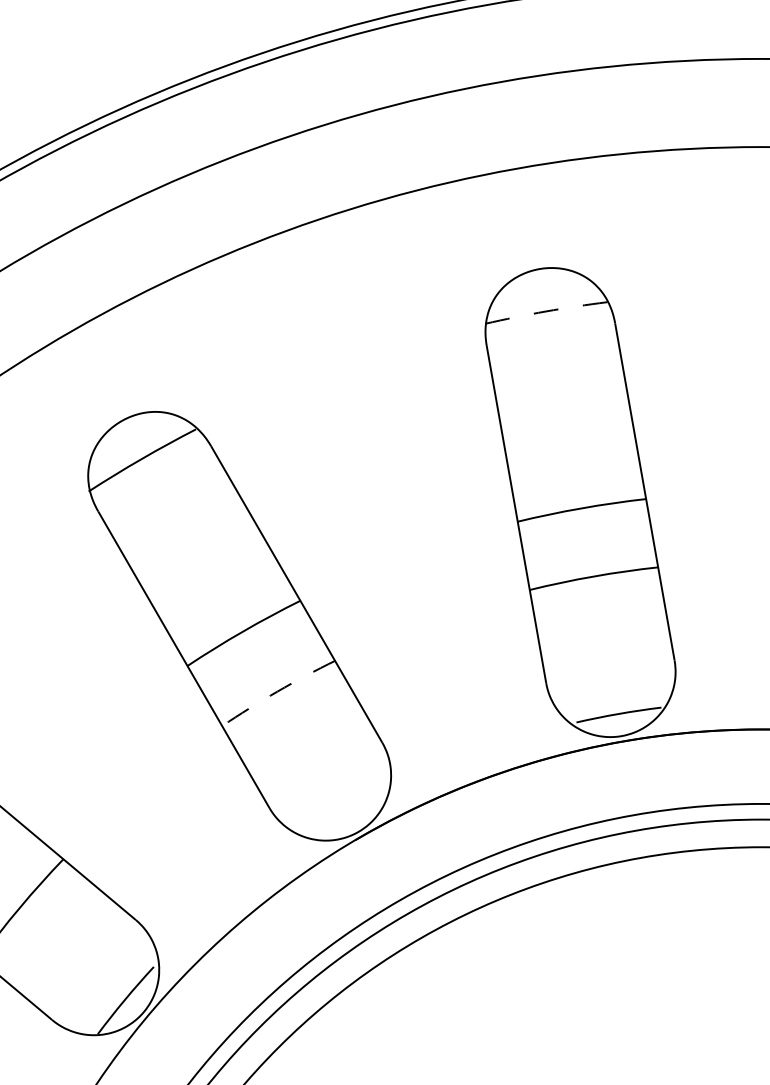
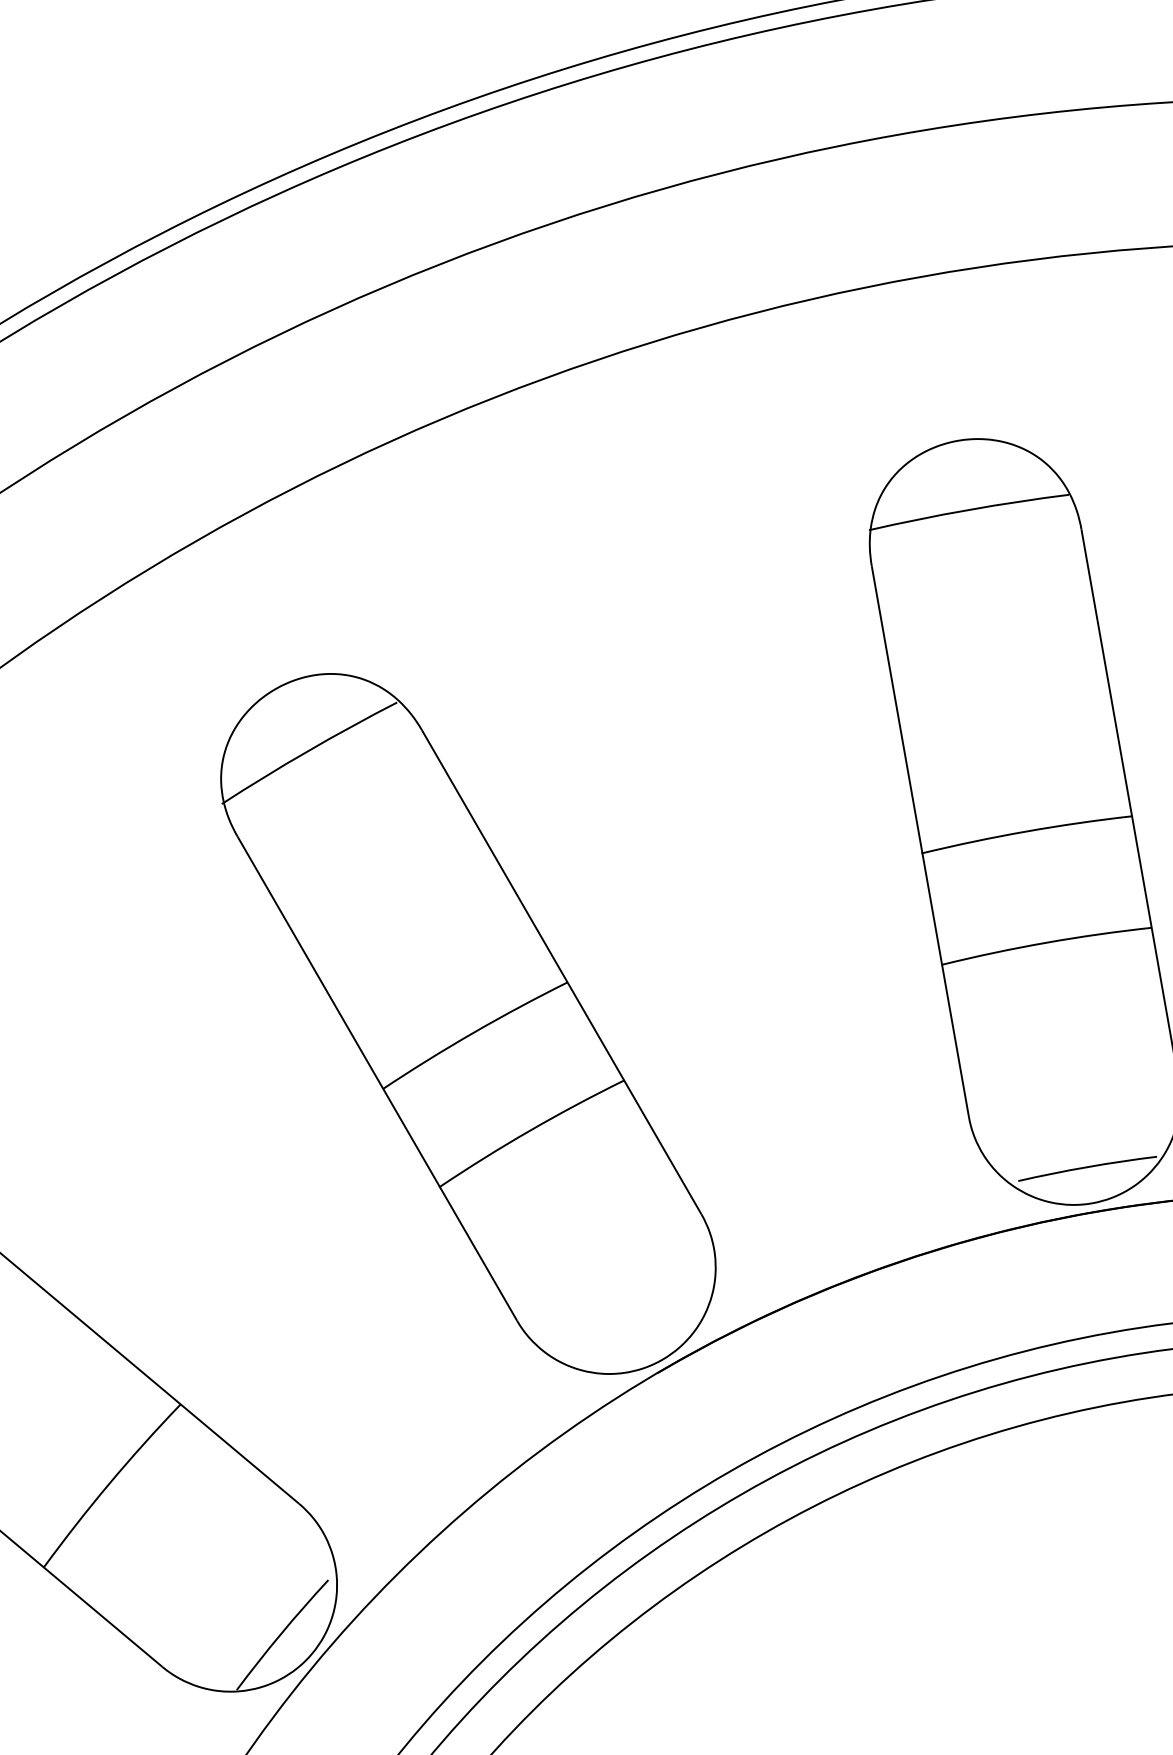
arc: (545, 311) -> (967, 510), dashed -> solid
arc: (277, 691) -> (530, 1130), dashed -> solid

